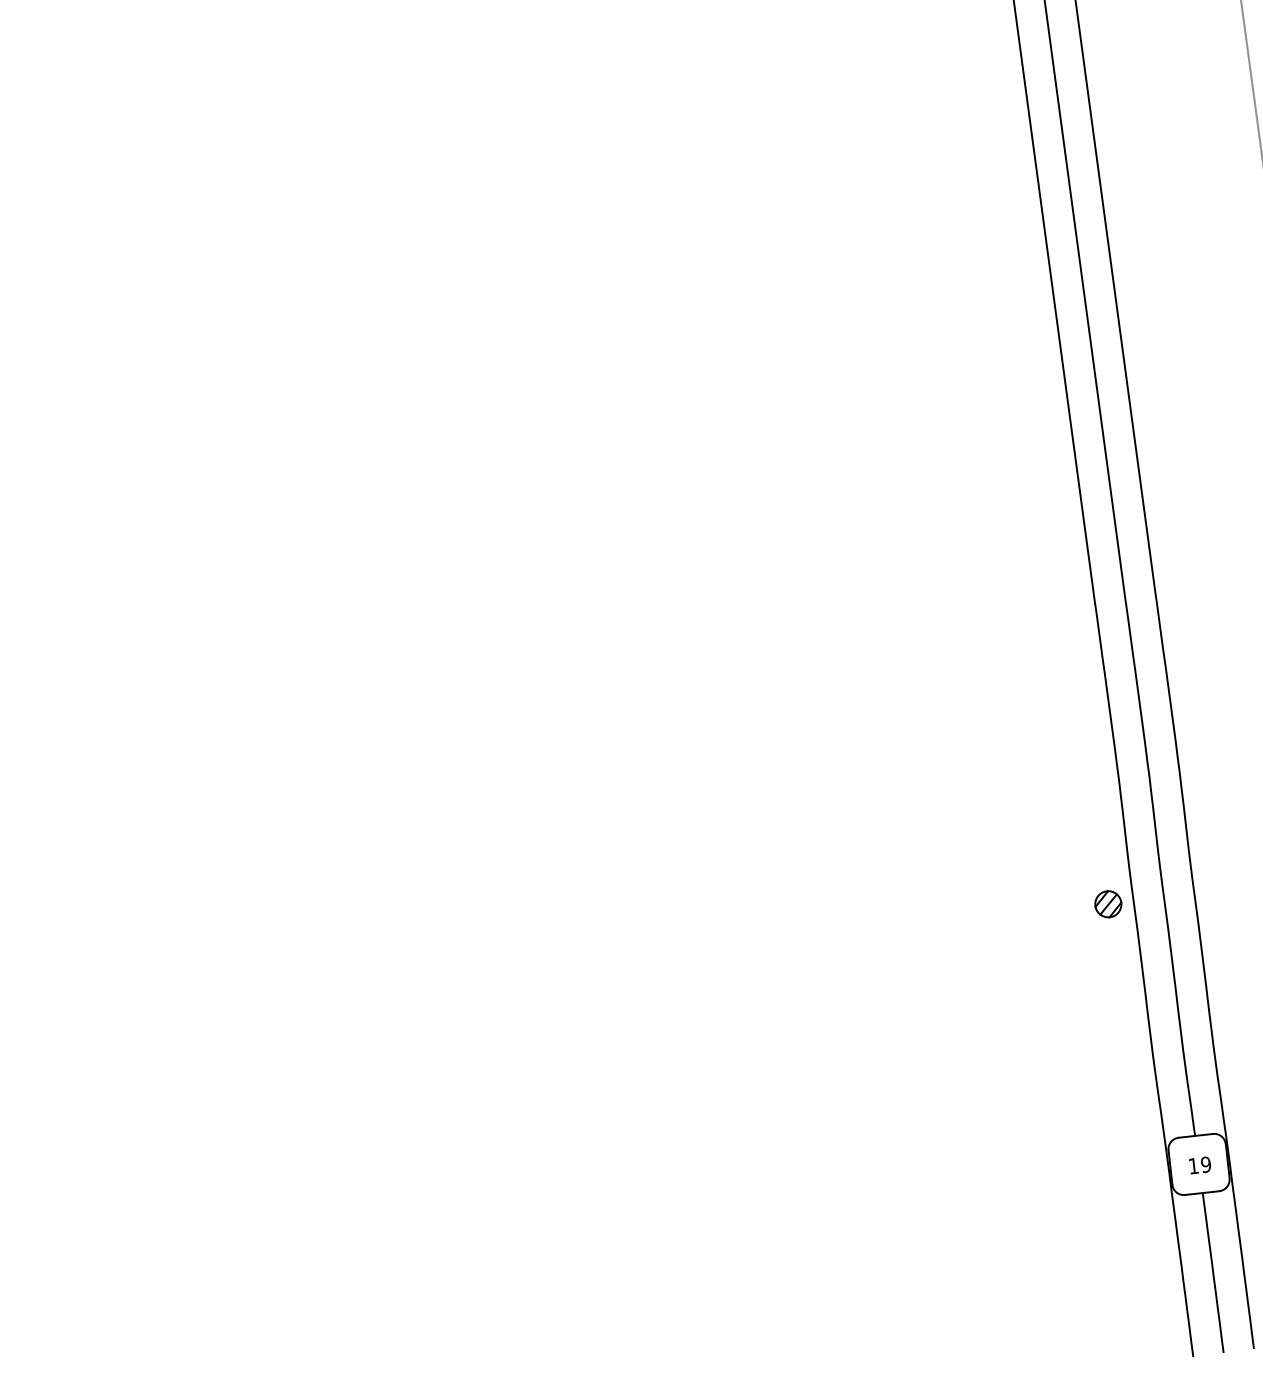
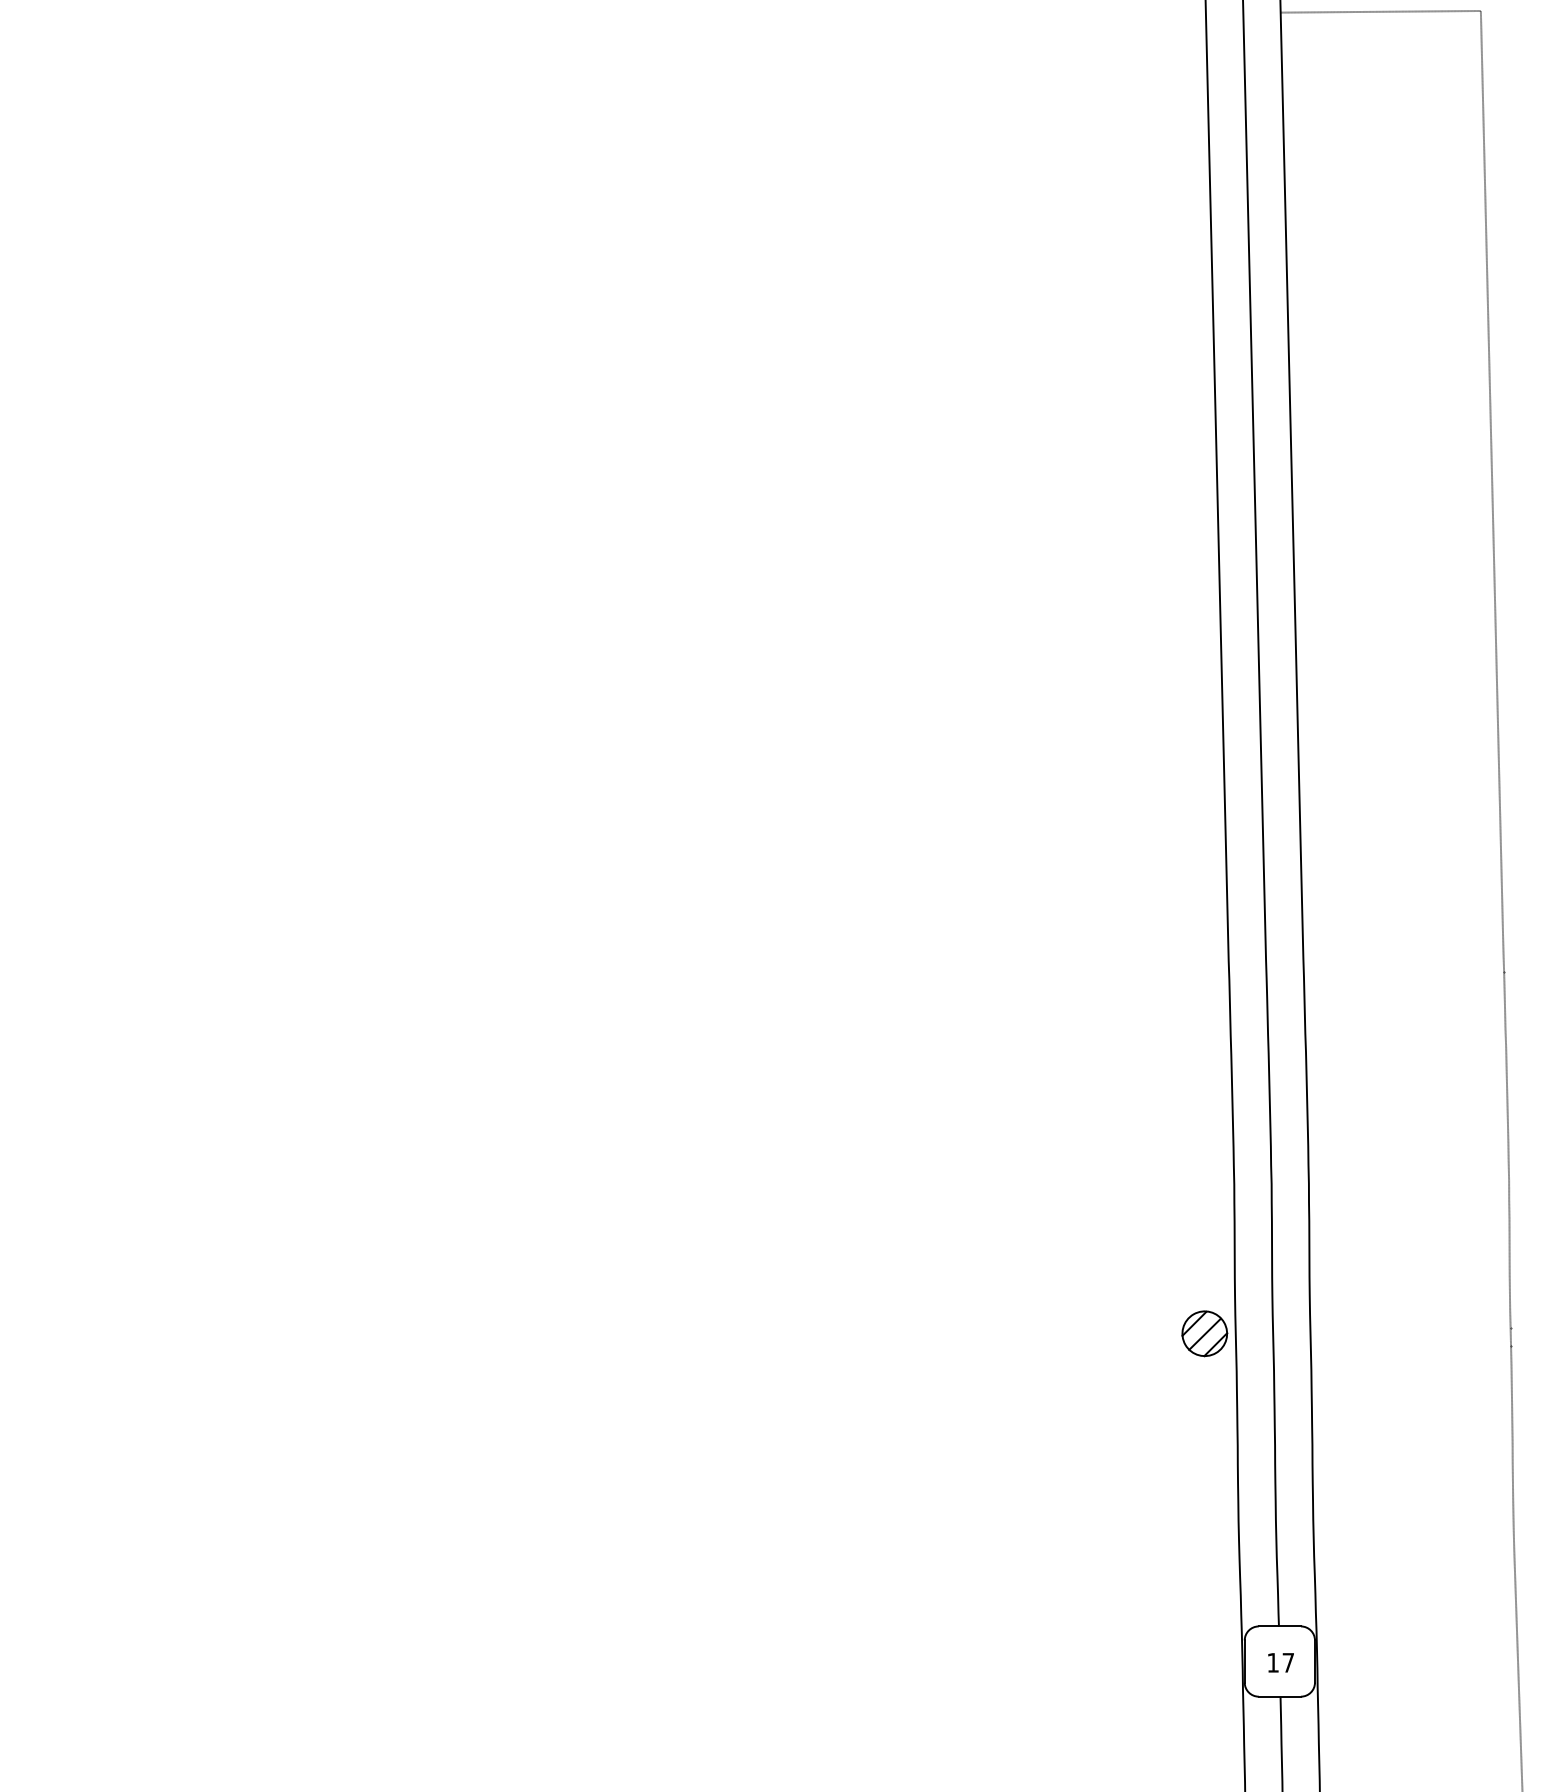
part: (1108, 904) -> (1204, 1333), size x1.4
text: (1206, 1164) -> (1288, 1662), 19 -> 17

